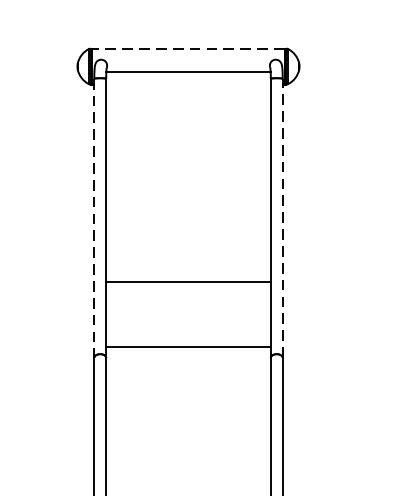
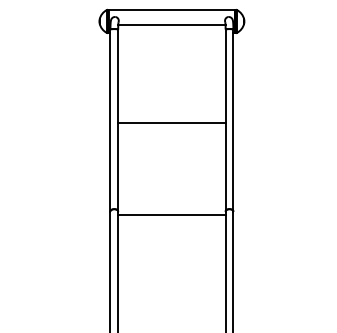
line: (187, 48) -> (171, 9), dashed -> solid
line: (282, 218) -> (233, 120), dashed -> solid
line: (94, 219) -> (110, 121), dashed -> solid
line: (187, 282) -> (171, 123), moved
line: (187, 347) -> (171, 215), moved

